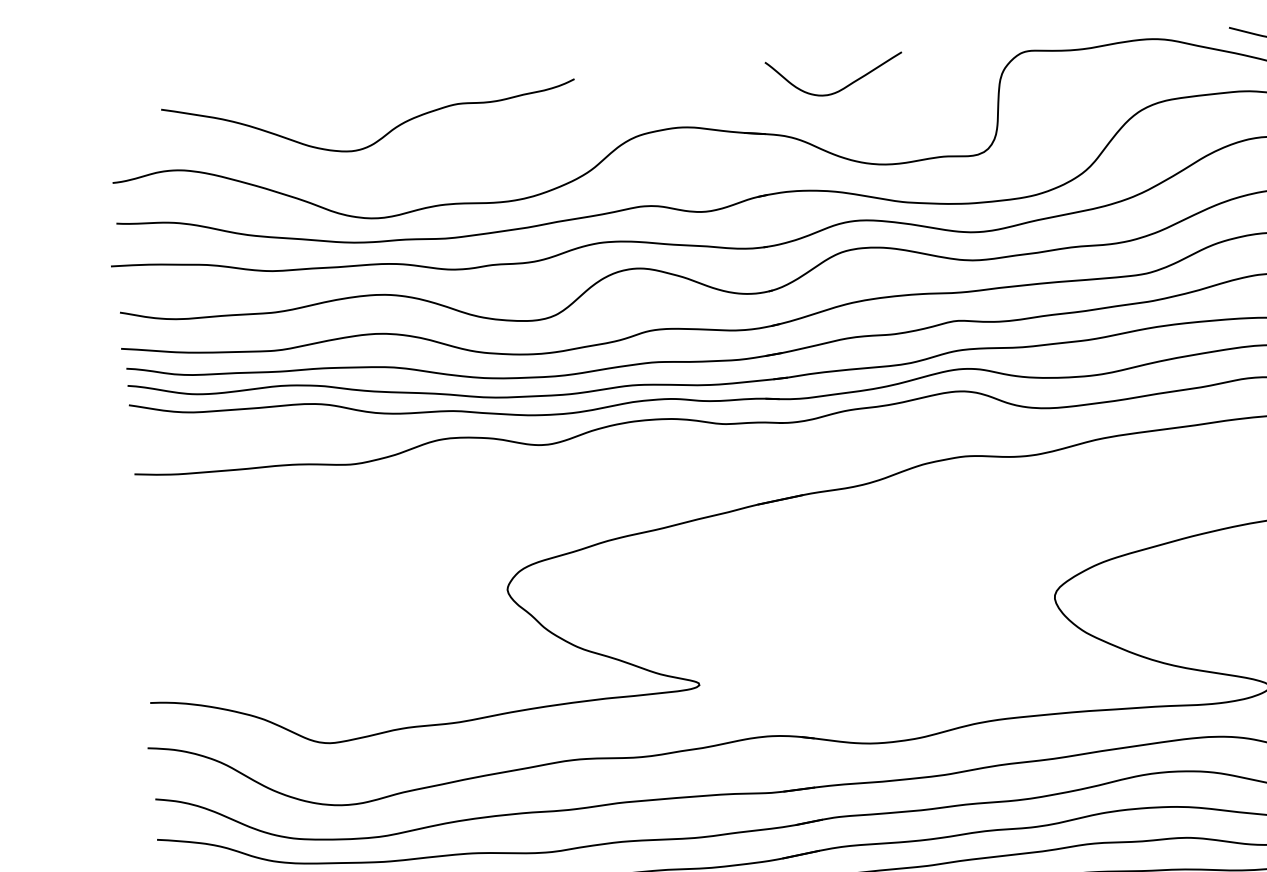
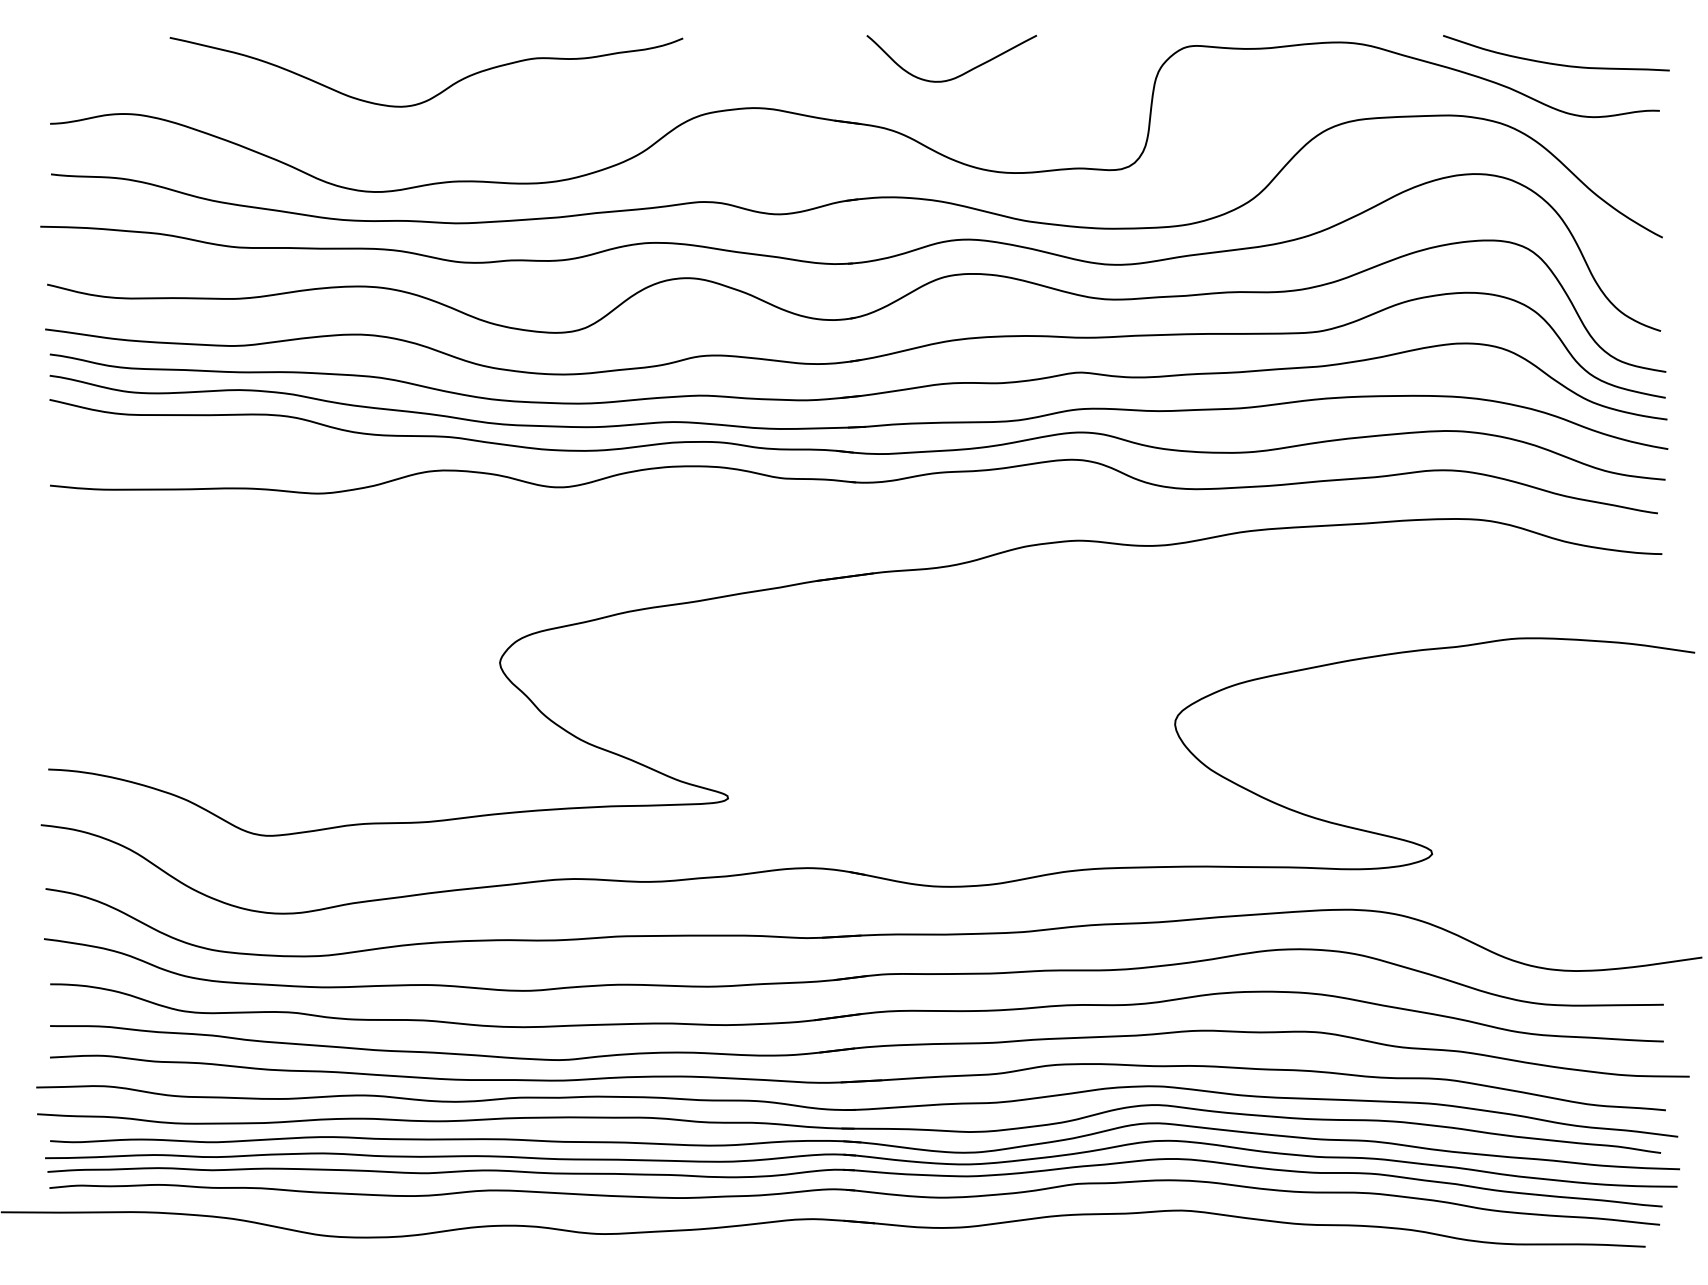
curve: (380, 138) -> (437, 93), moved

